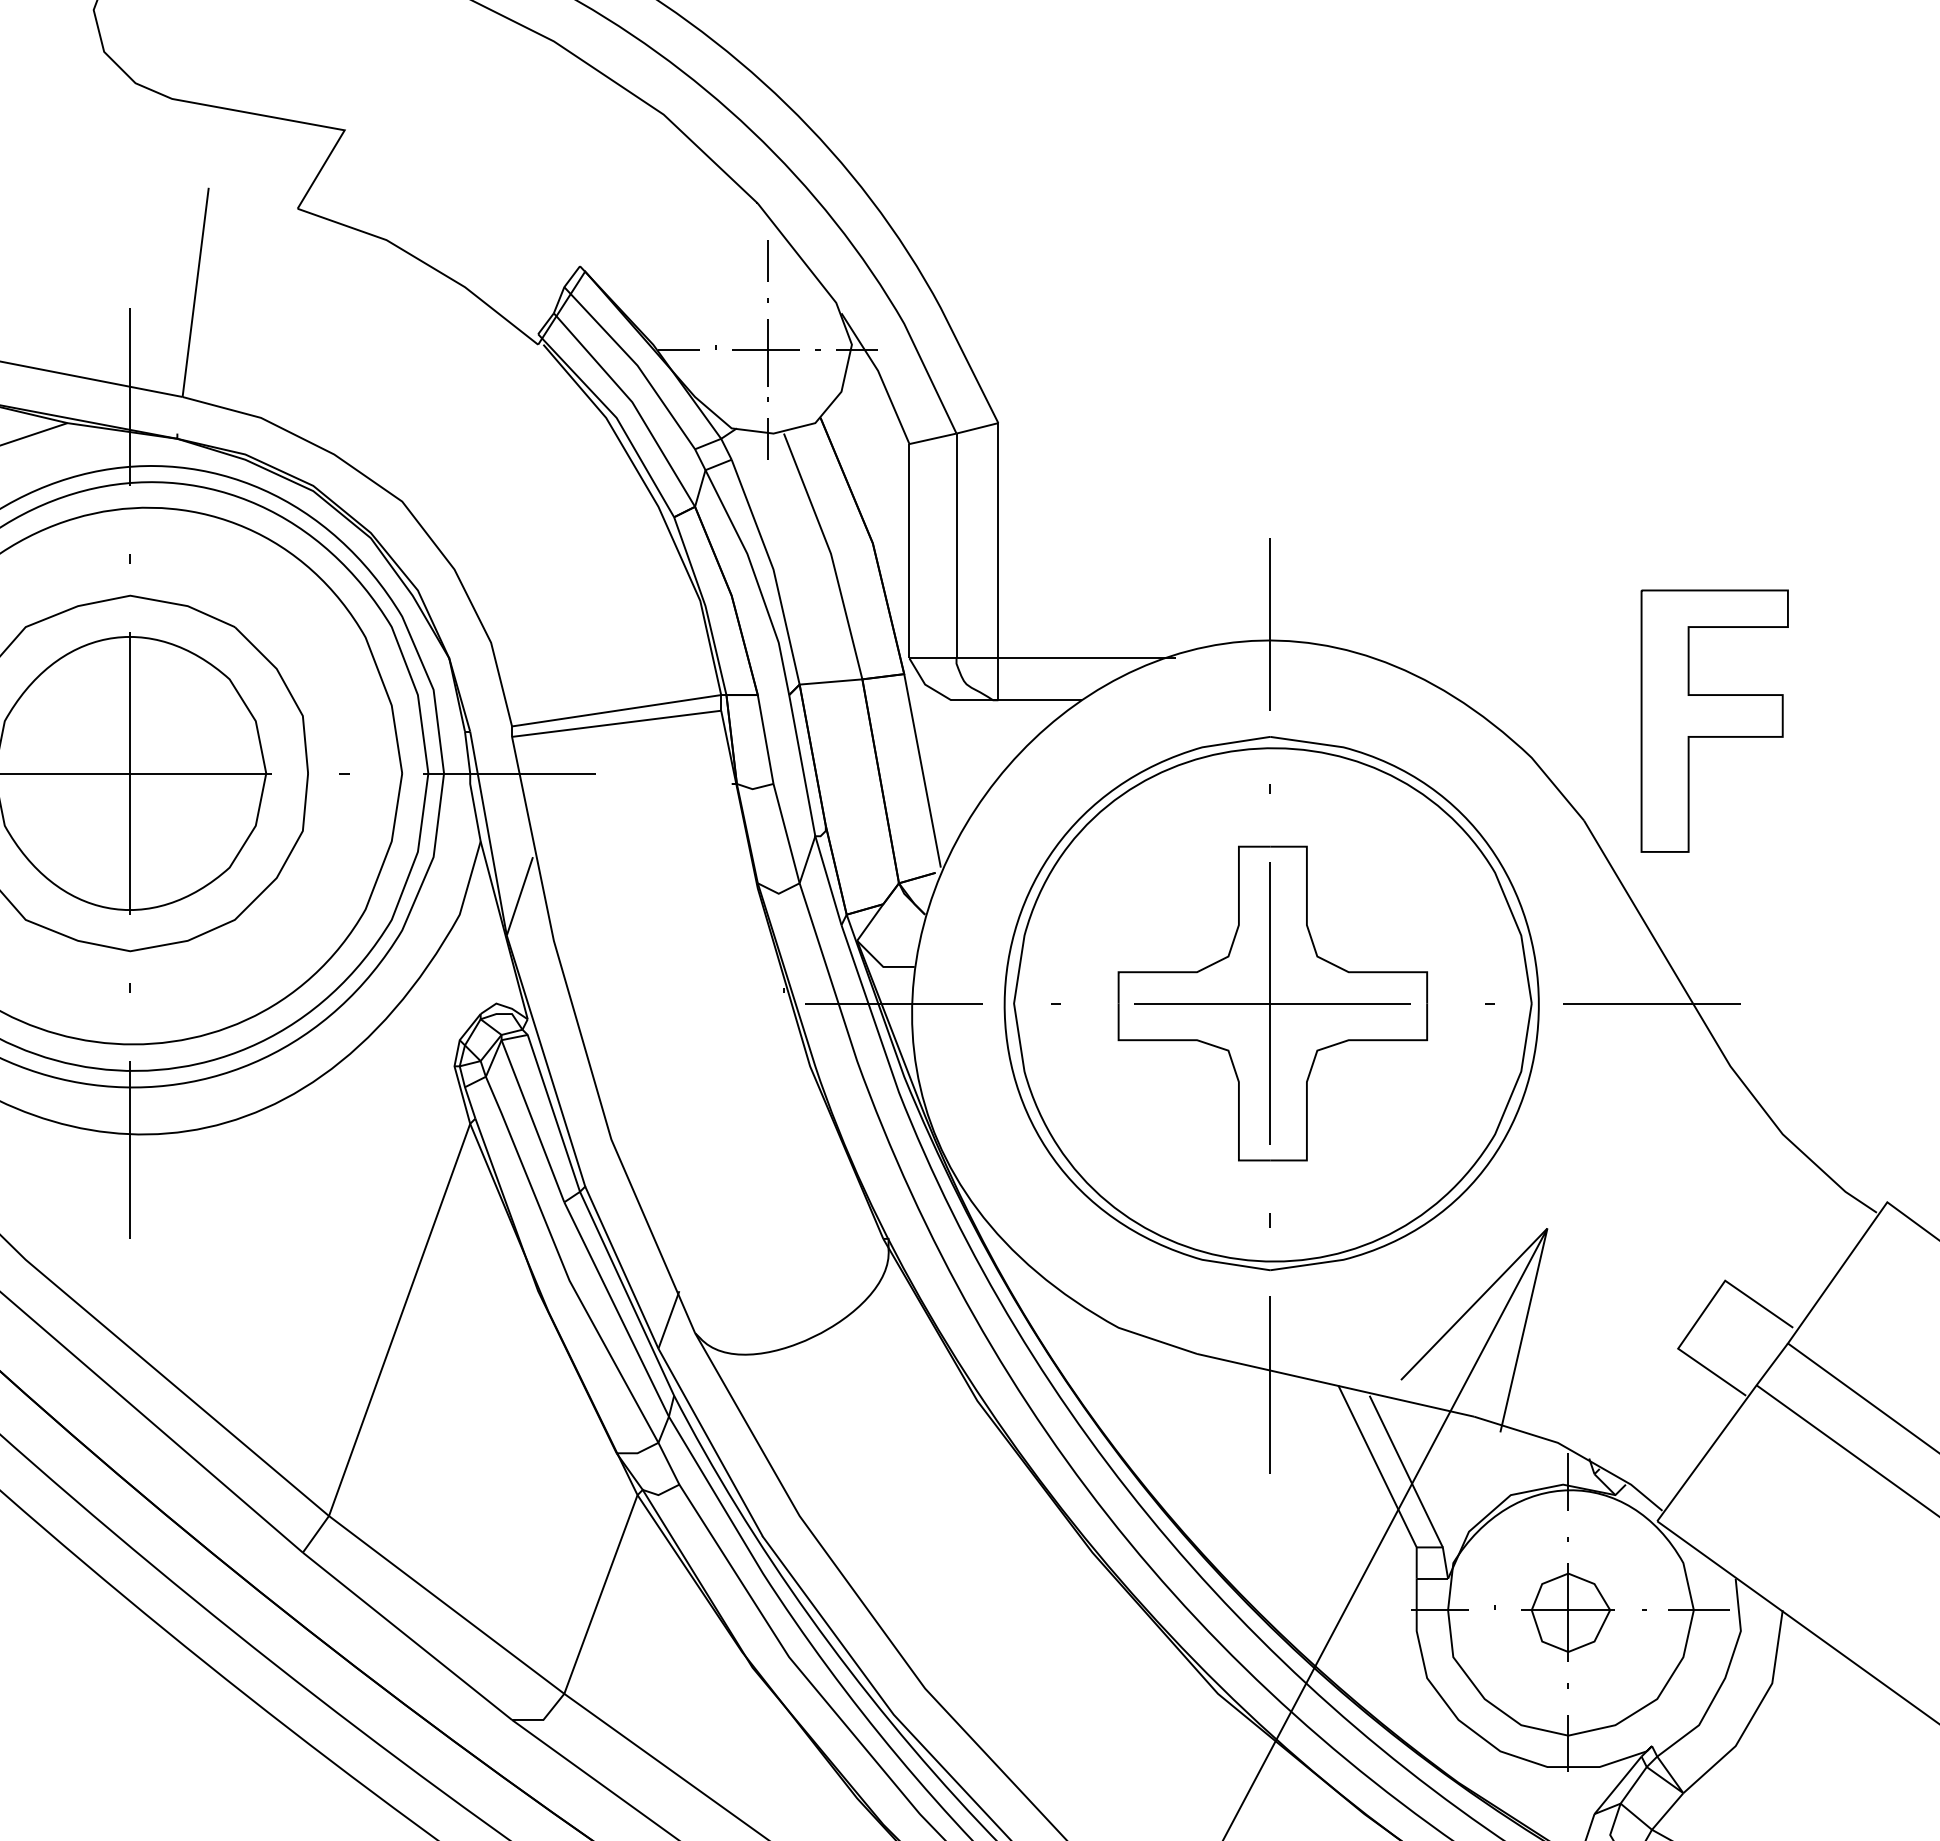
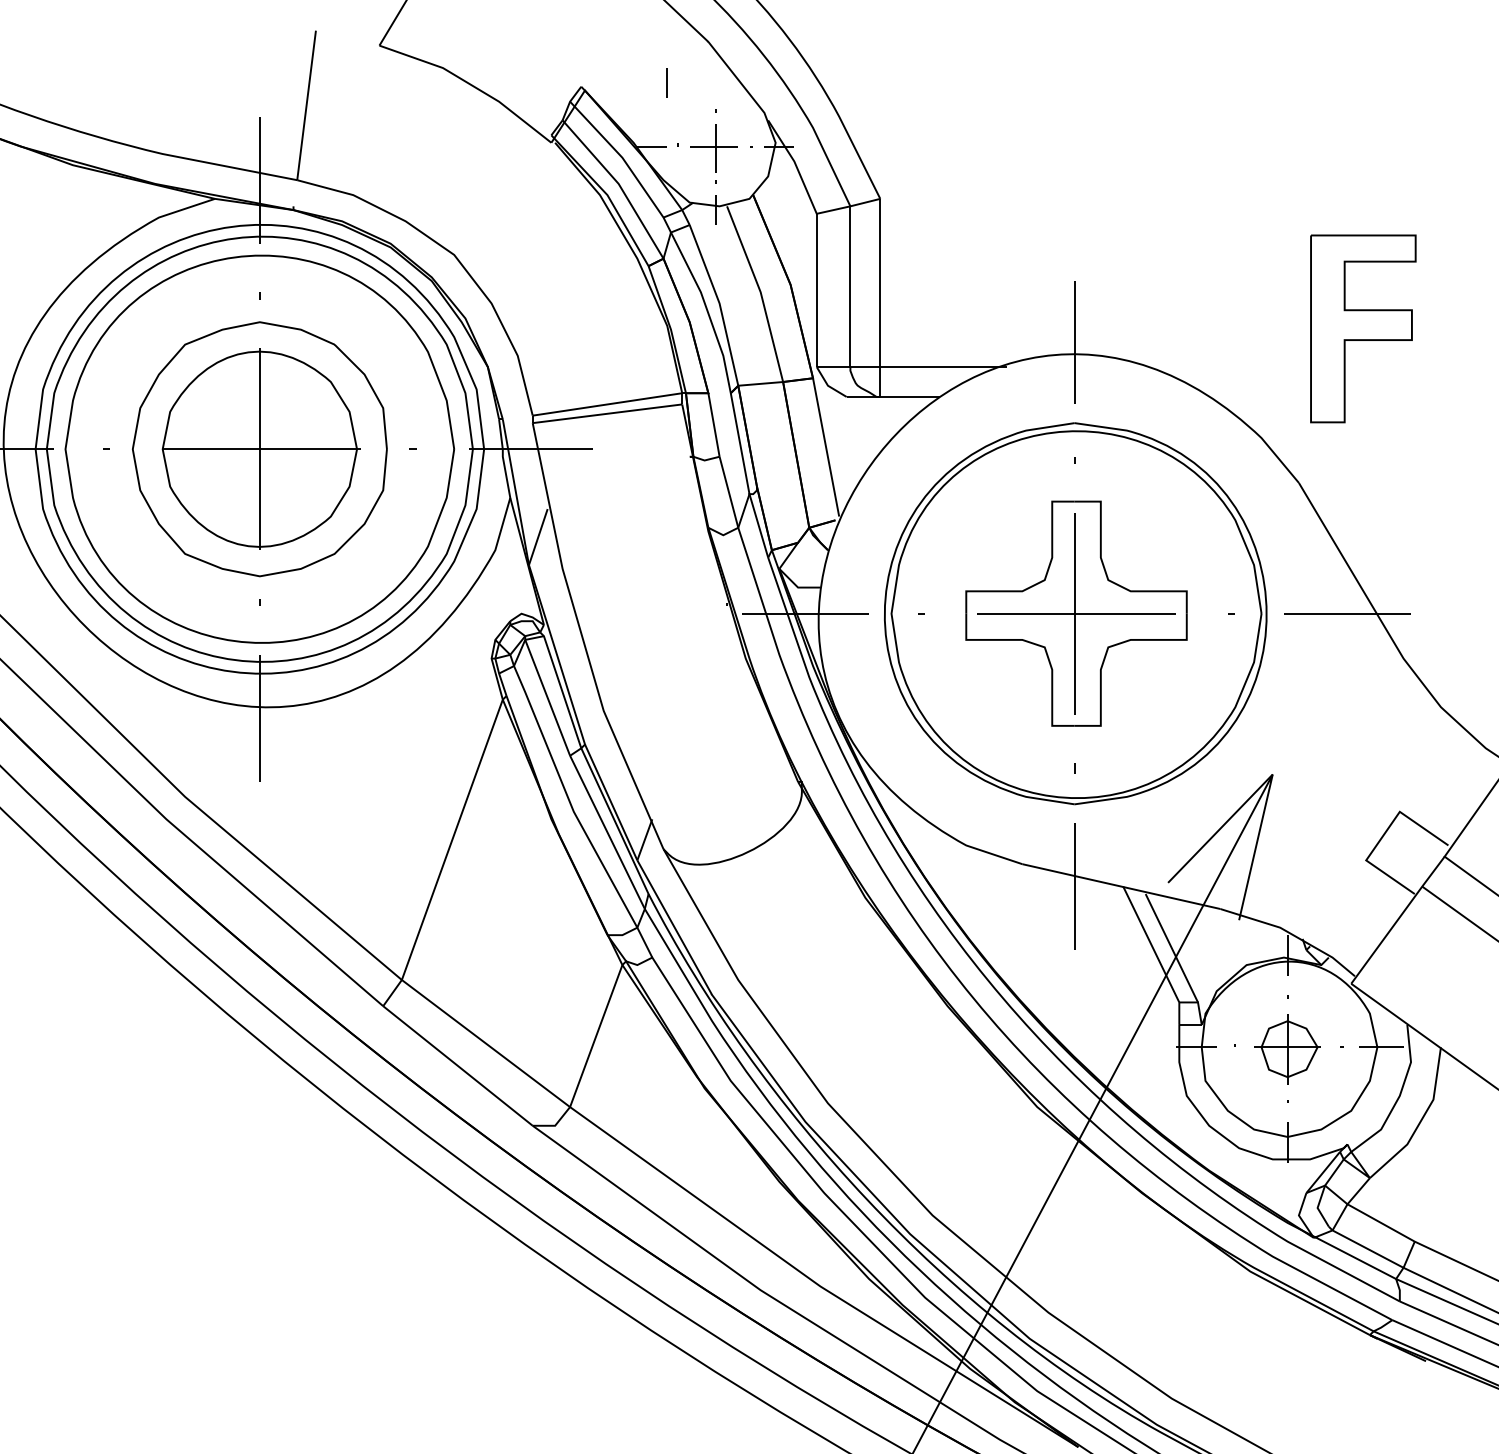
line: (767, 260) -> (666, 82), moved
part: (1714, 720) -> (1363, 328), moved

